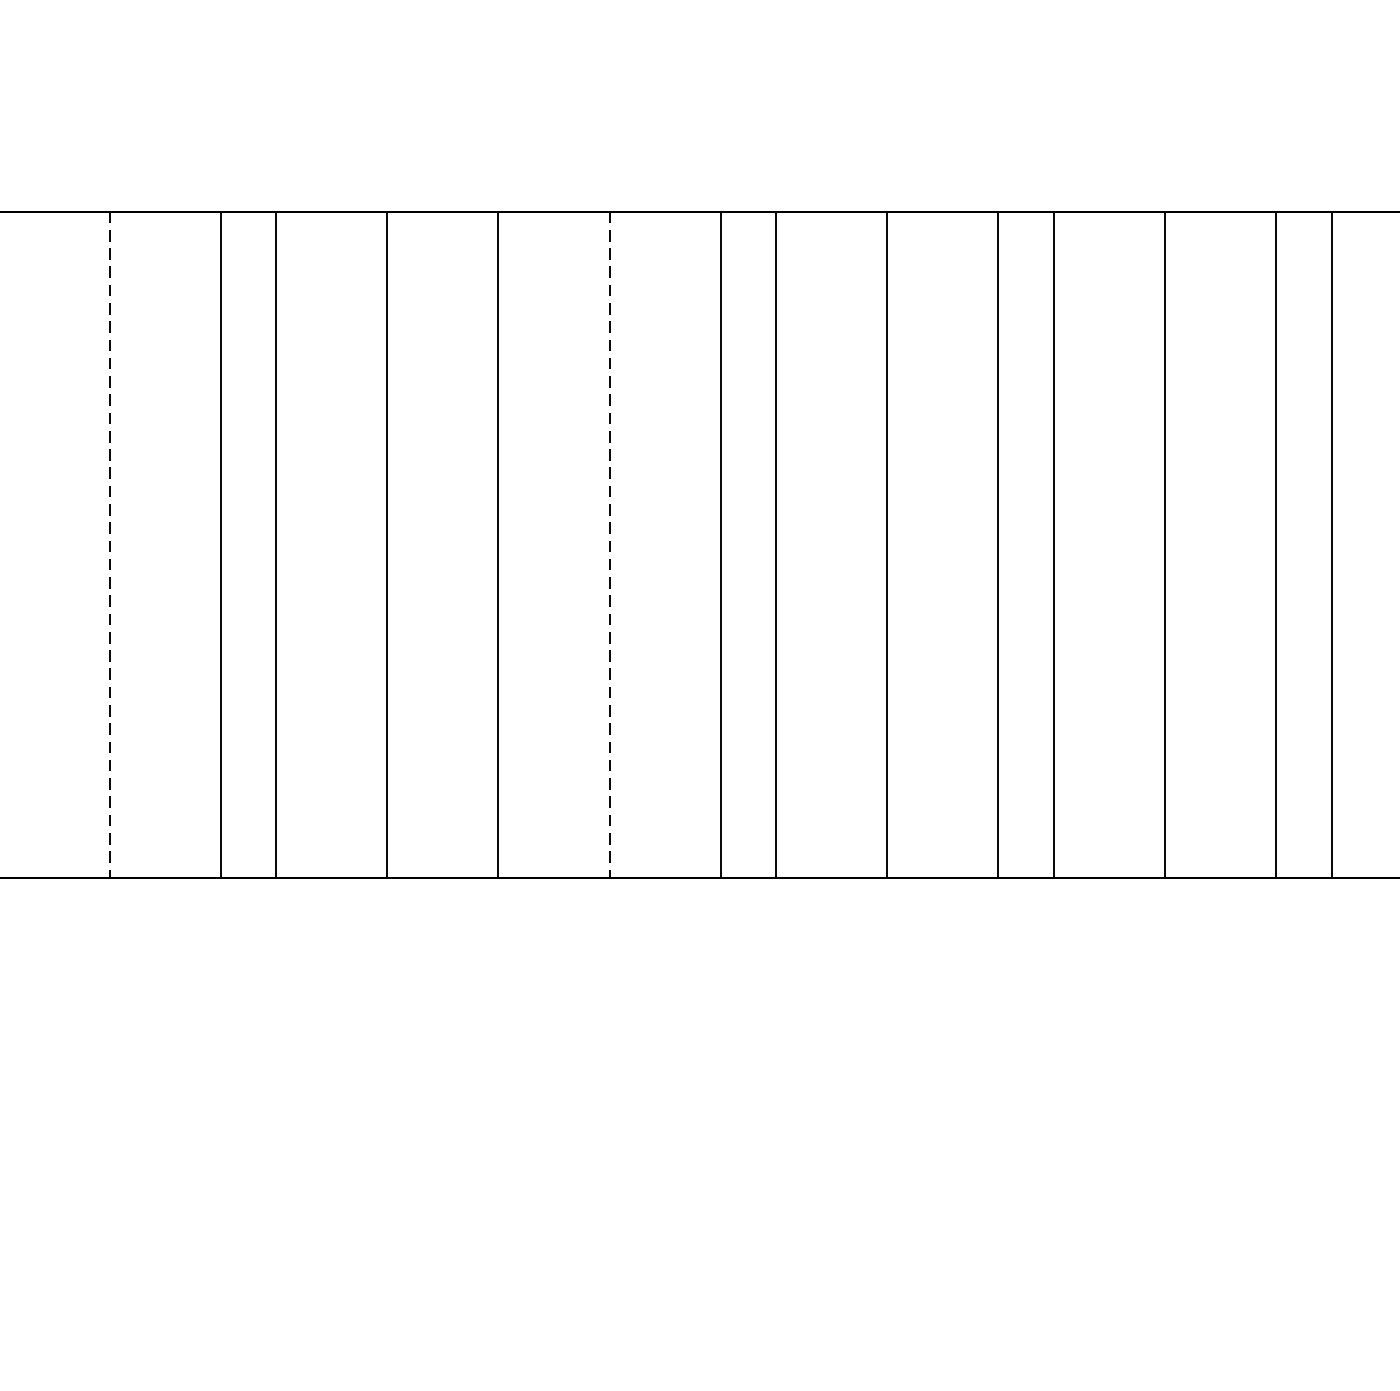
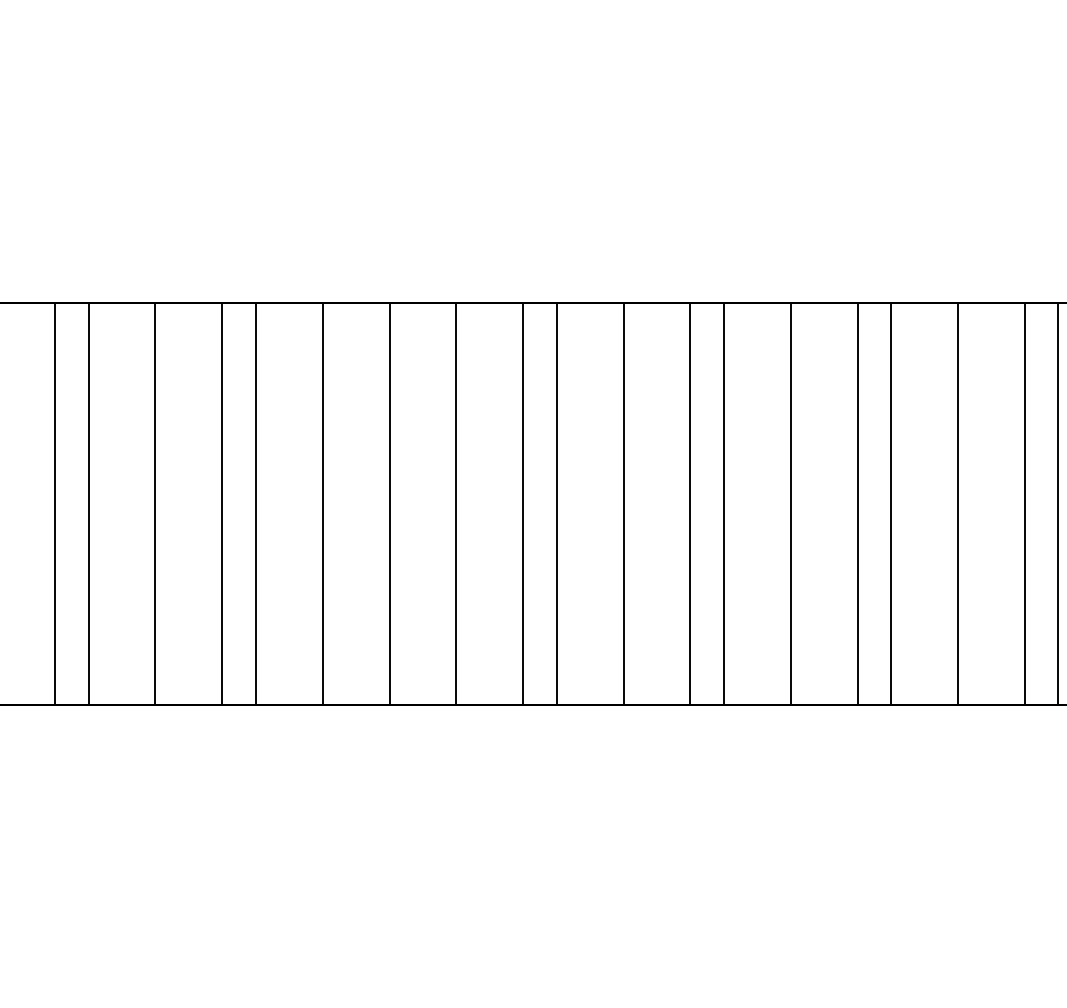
line: (109, 545) -> (155, 504), dashed -> solid
line: (609, 545) -> (456, 504), dashed -> solid

